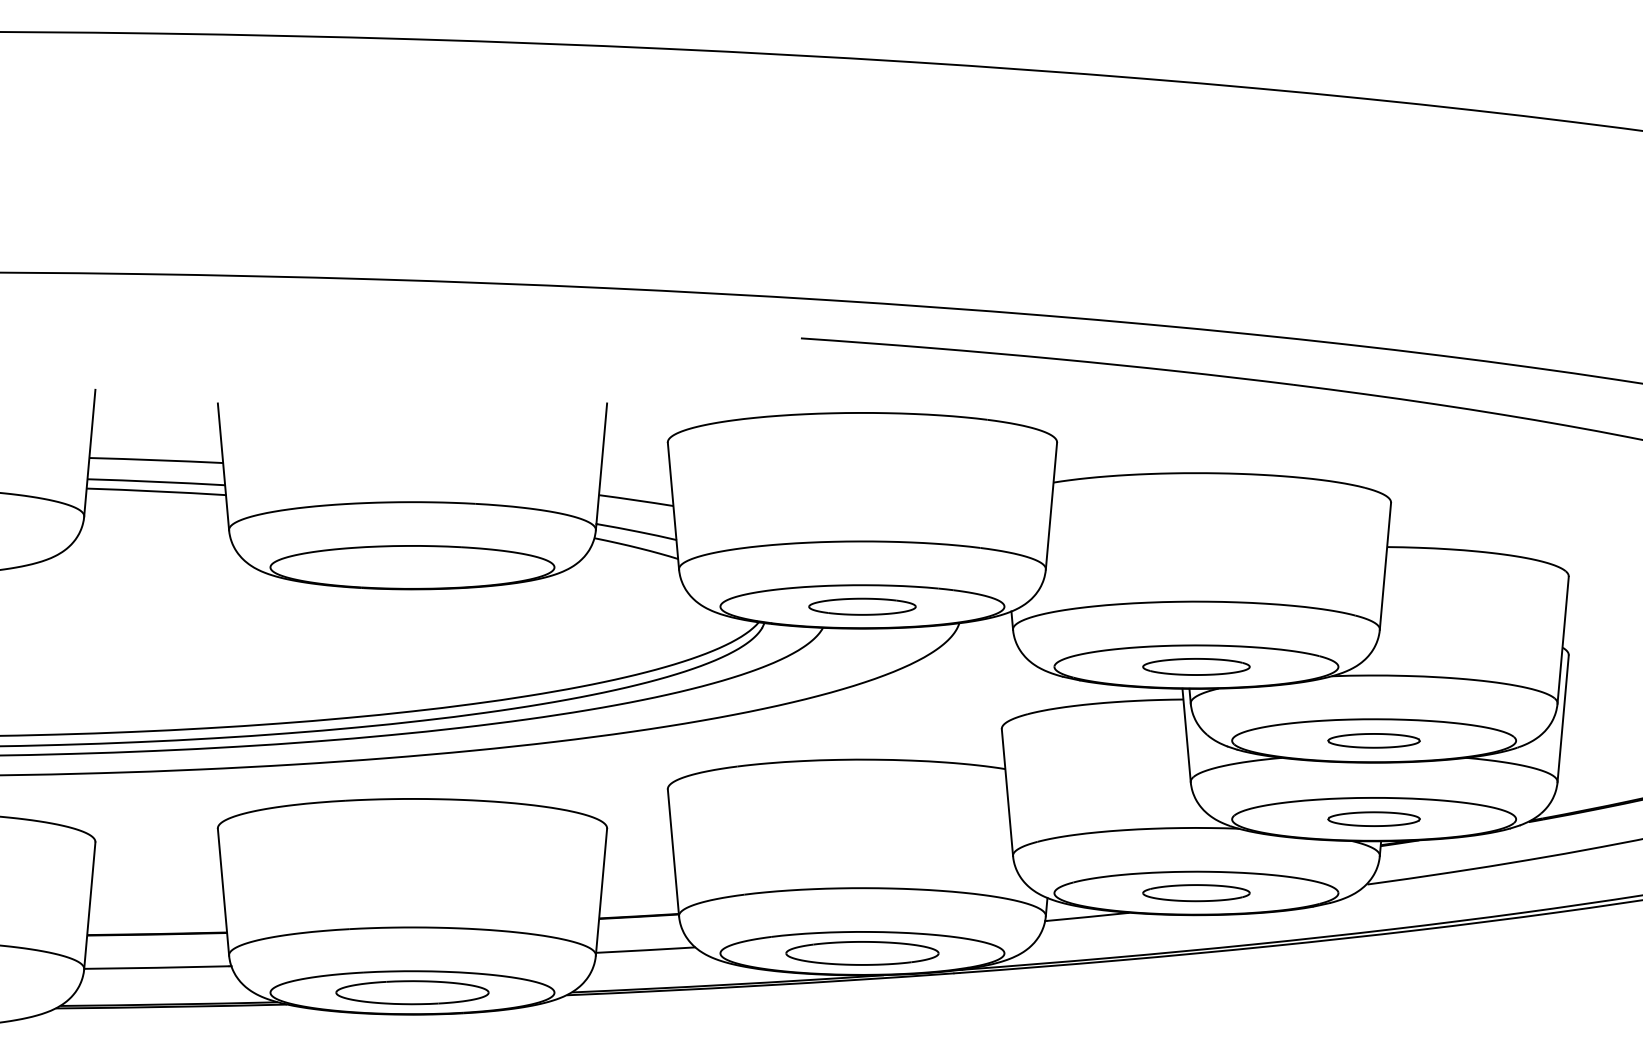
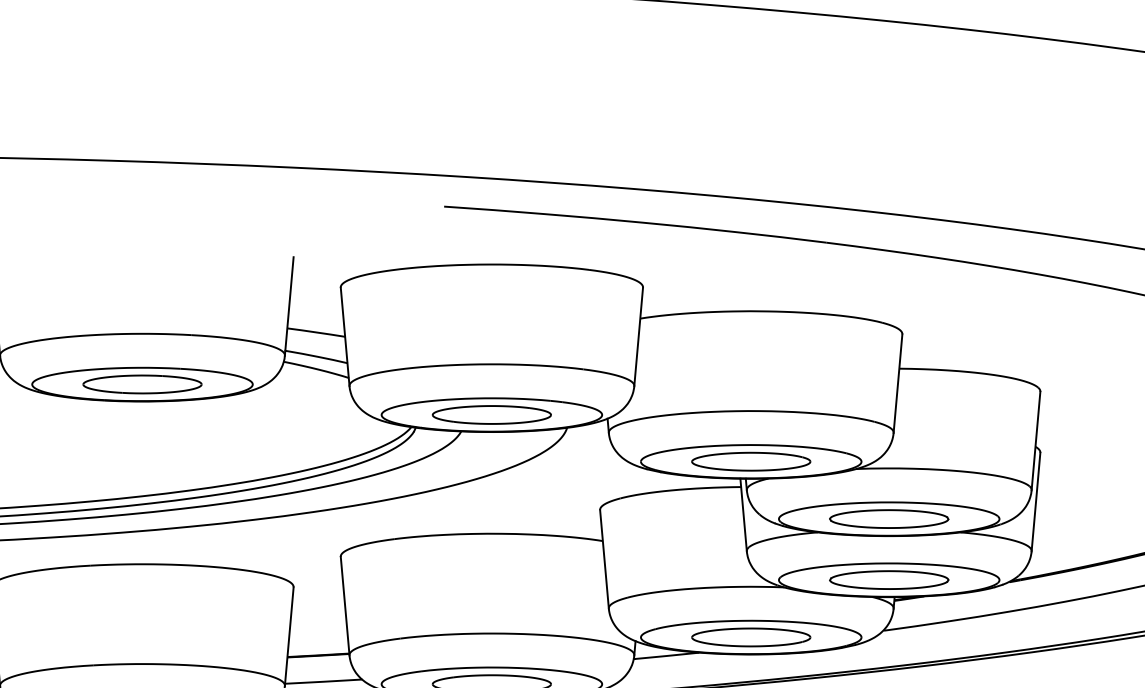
part: (412, 567) -> (142, 384), added
part: (862, 606) -> (491, 414), size x1.43
part: (1196, 666) -> (751, 461), size x1.43
part: (1373, 740) -> (888, 518), size x1.67
part: (1373, 818) -> (888, 579), size x1.67
part: (1196, 892) -> (751, 636), size x1.43

